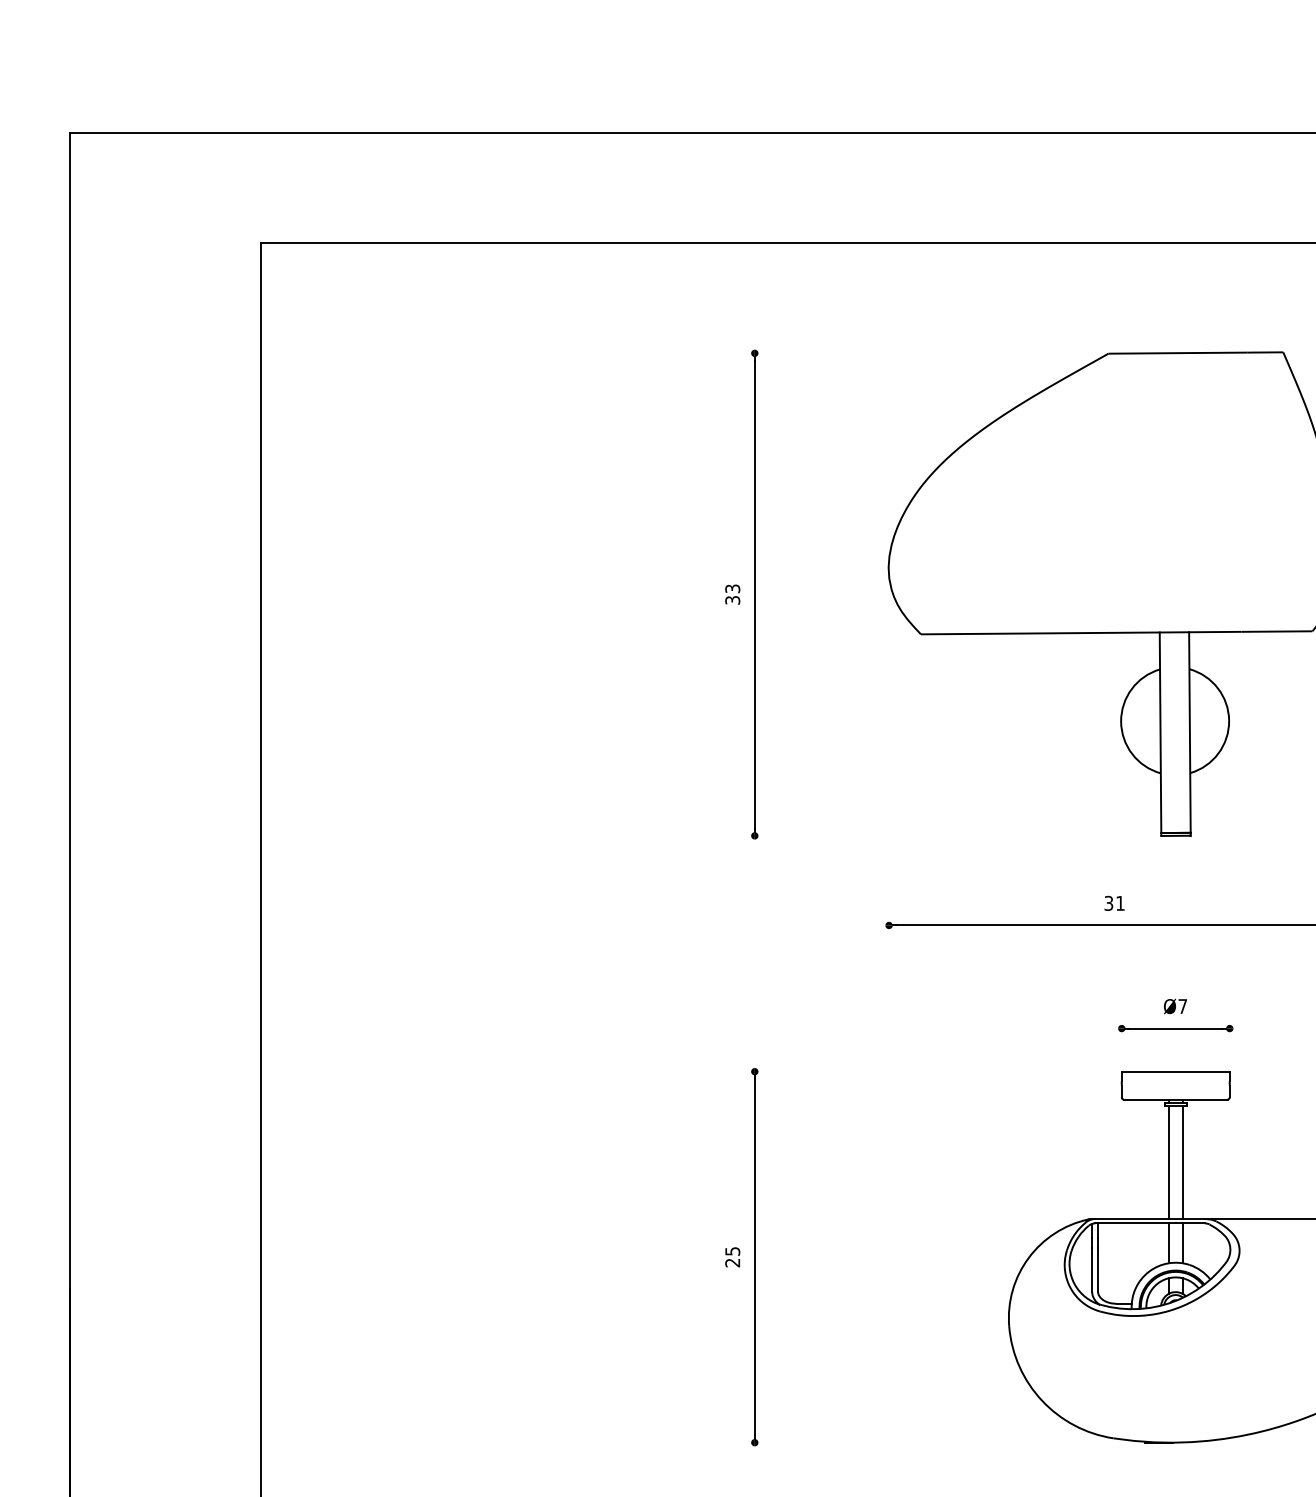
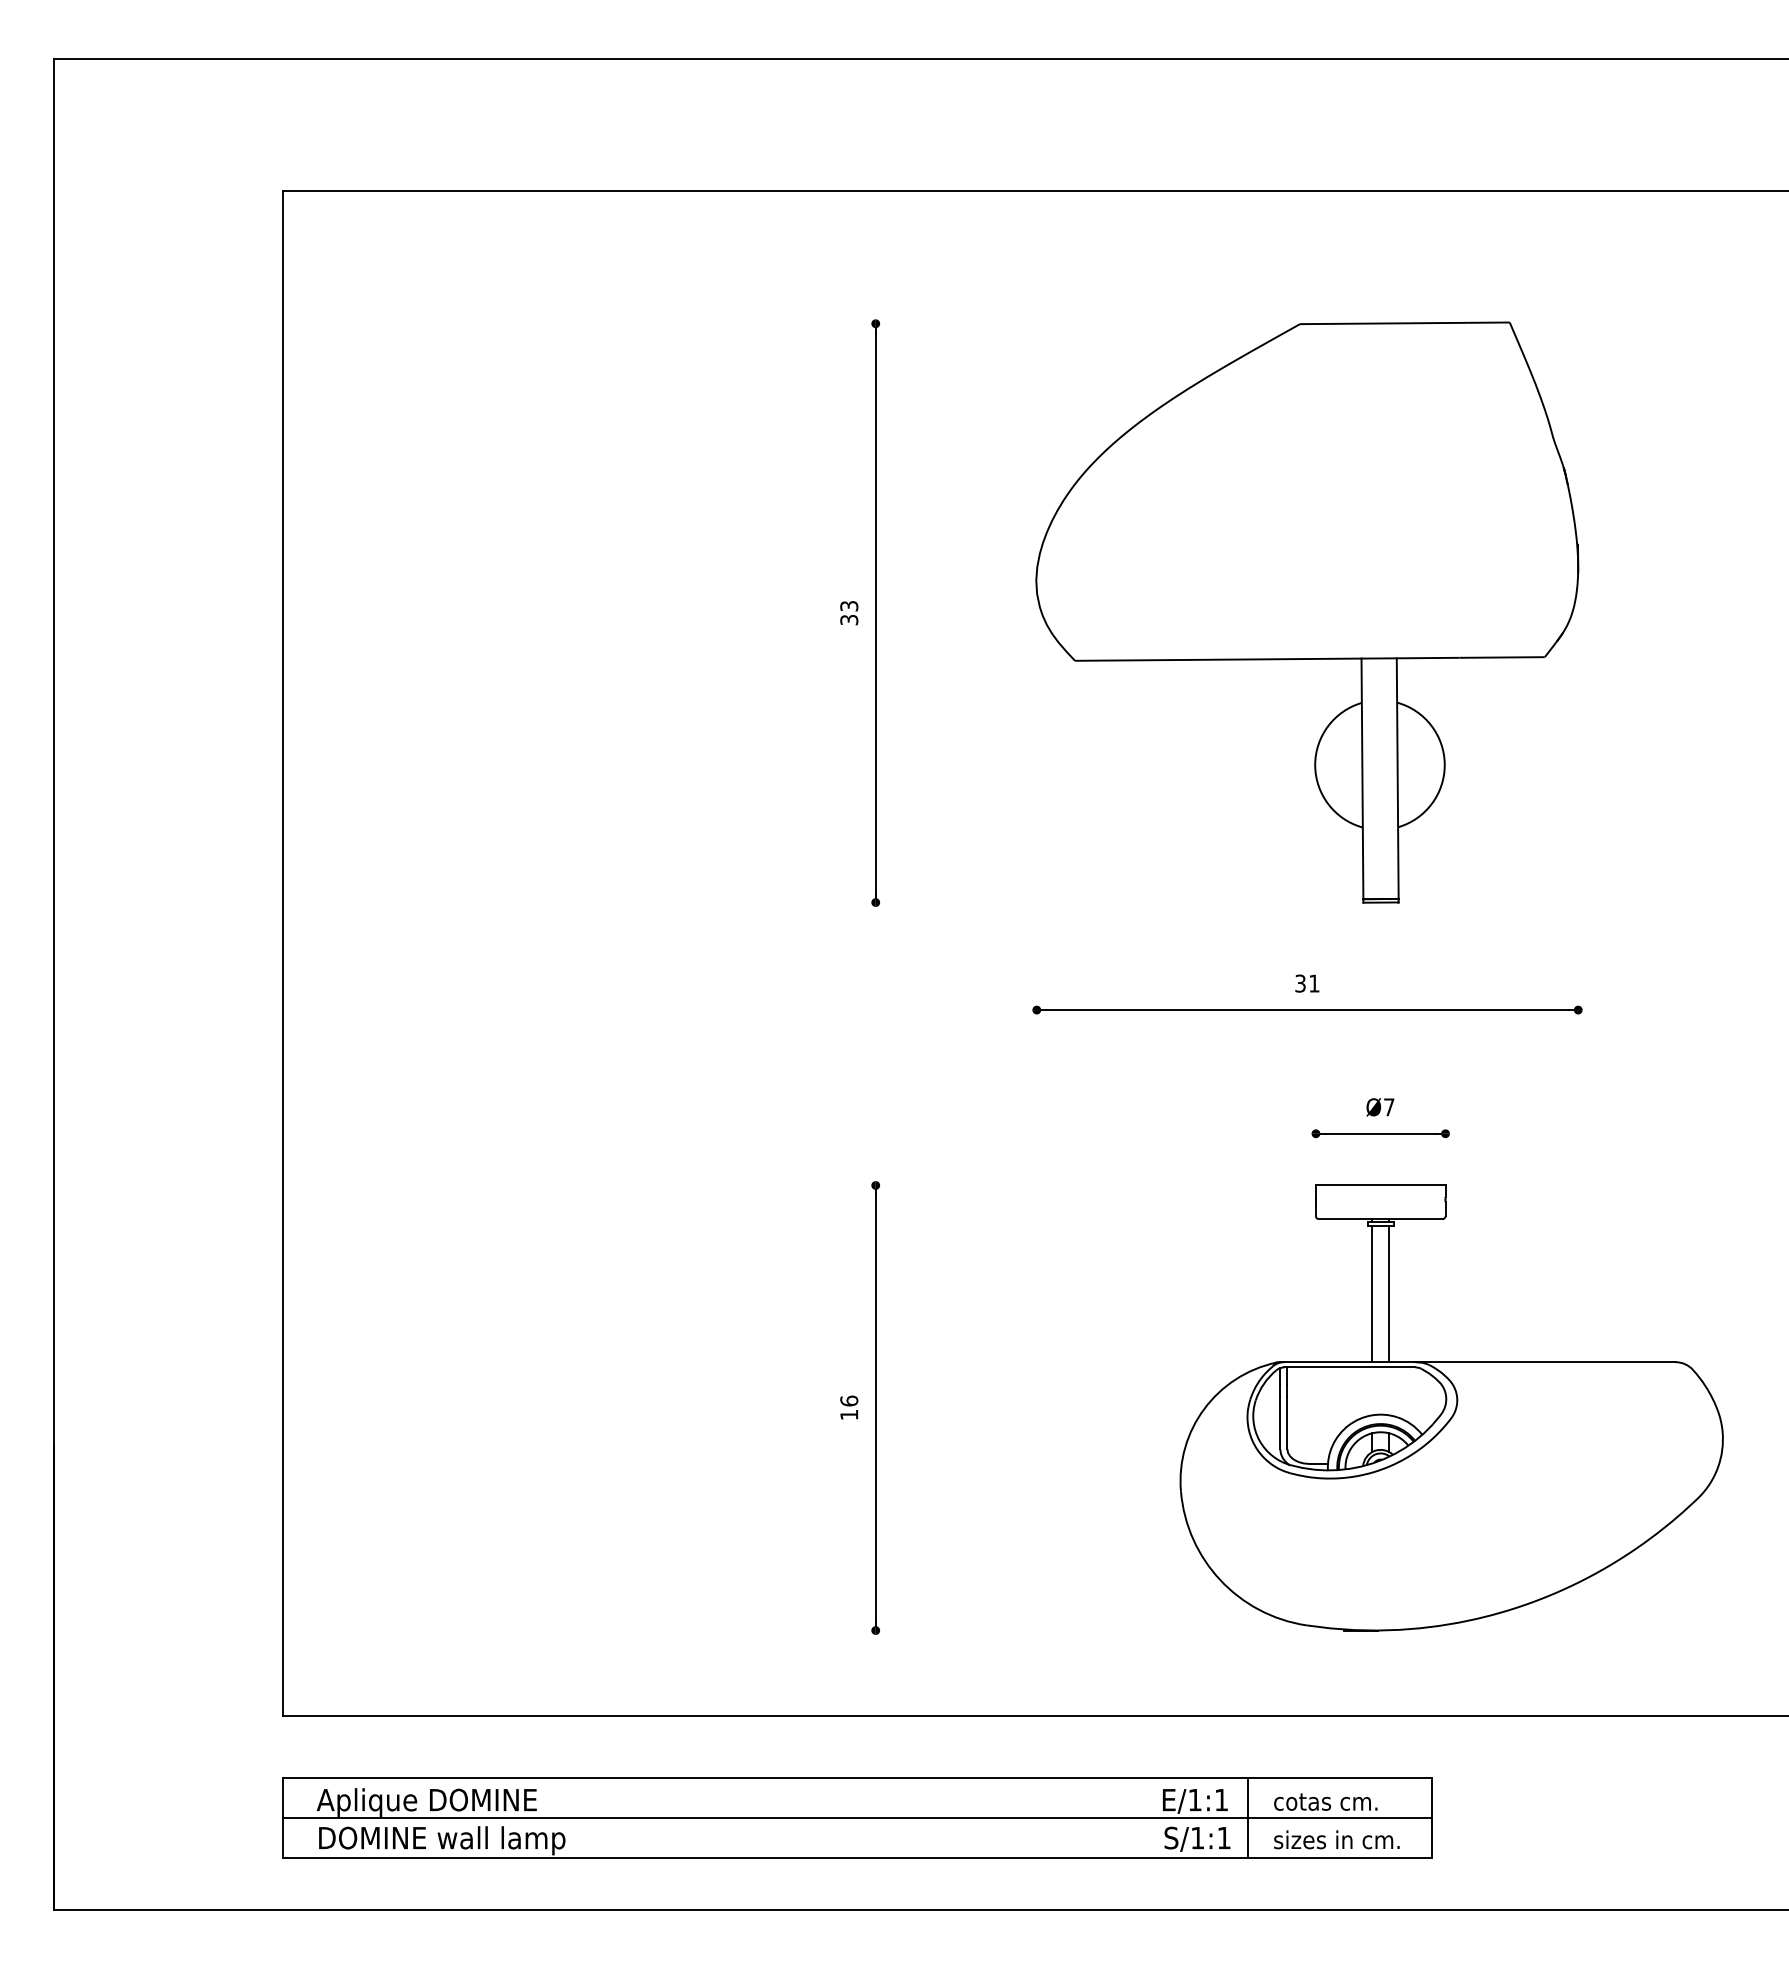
line: (1168, 1243) -> (1372, 1391), removed
line: (1183, 1243) -> (1389, 1391), removed
text: (732, 1256) -> (849, 1407), 25 -> 16

